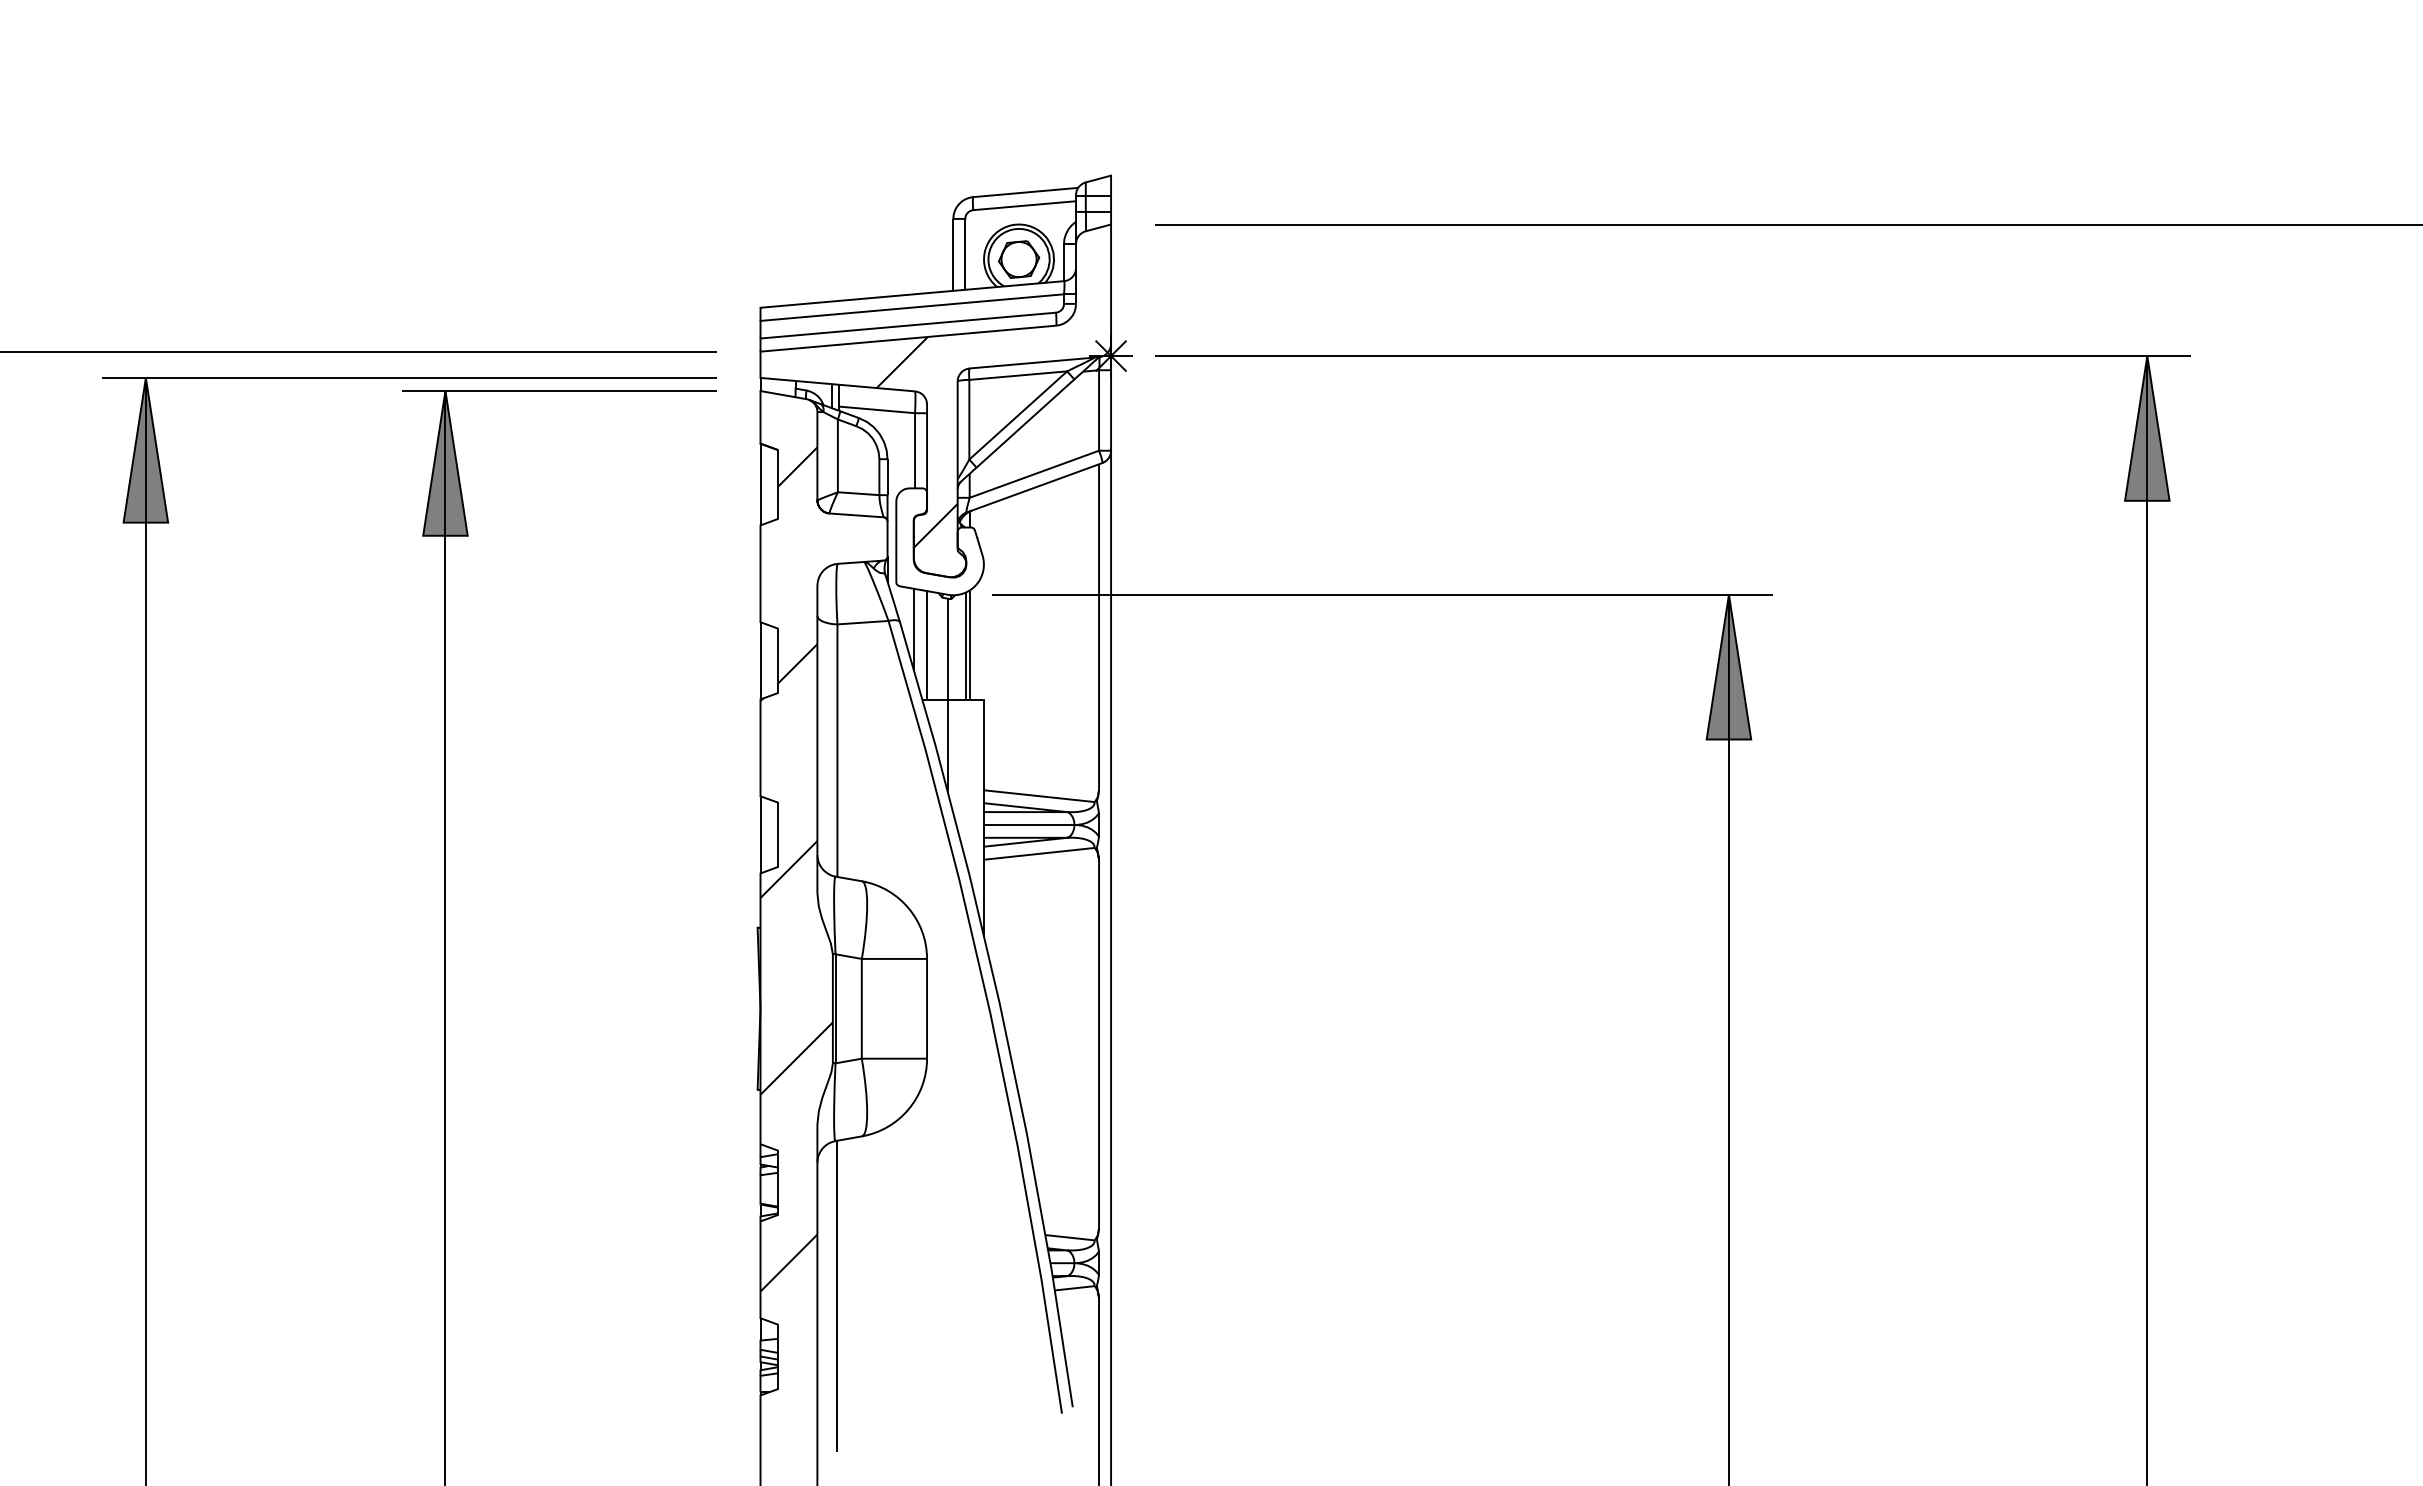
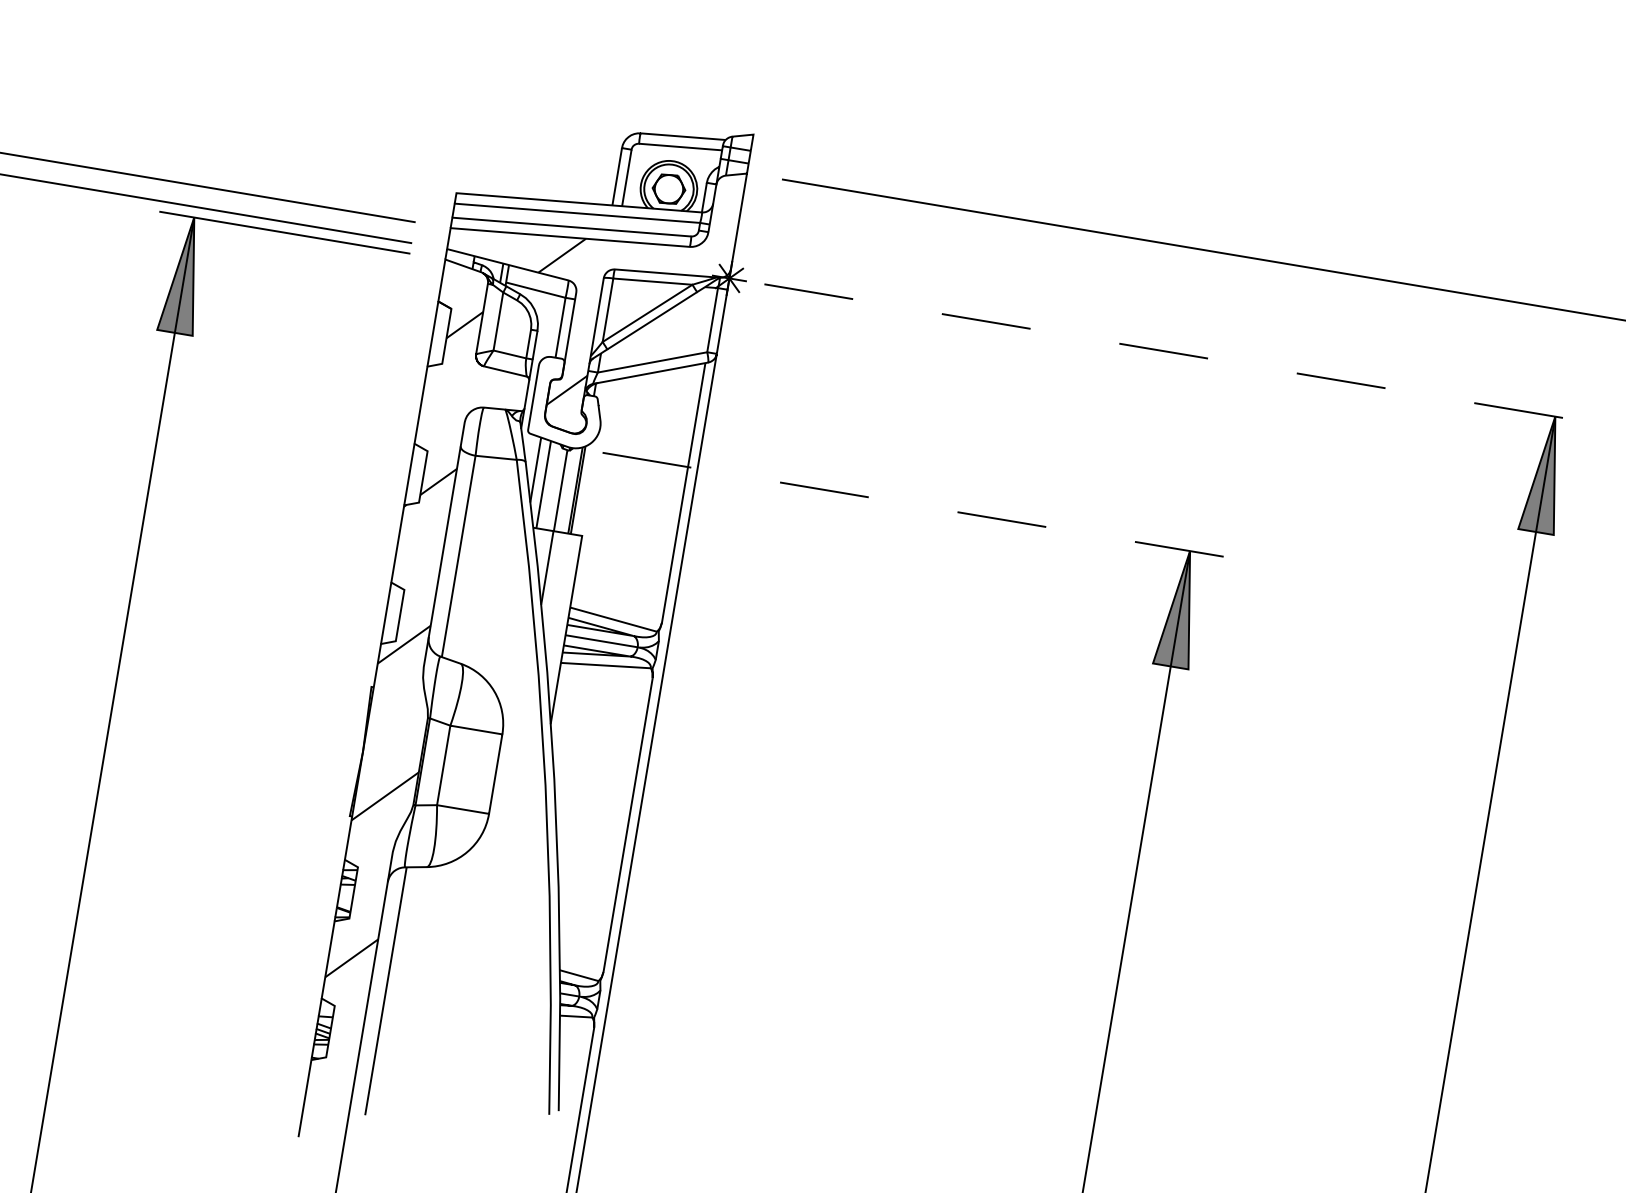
line: (1673, 356) -> (1177, 353), solid -> dashed
line: (1382, 594) -> (913, 504), solid -> dashed

